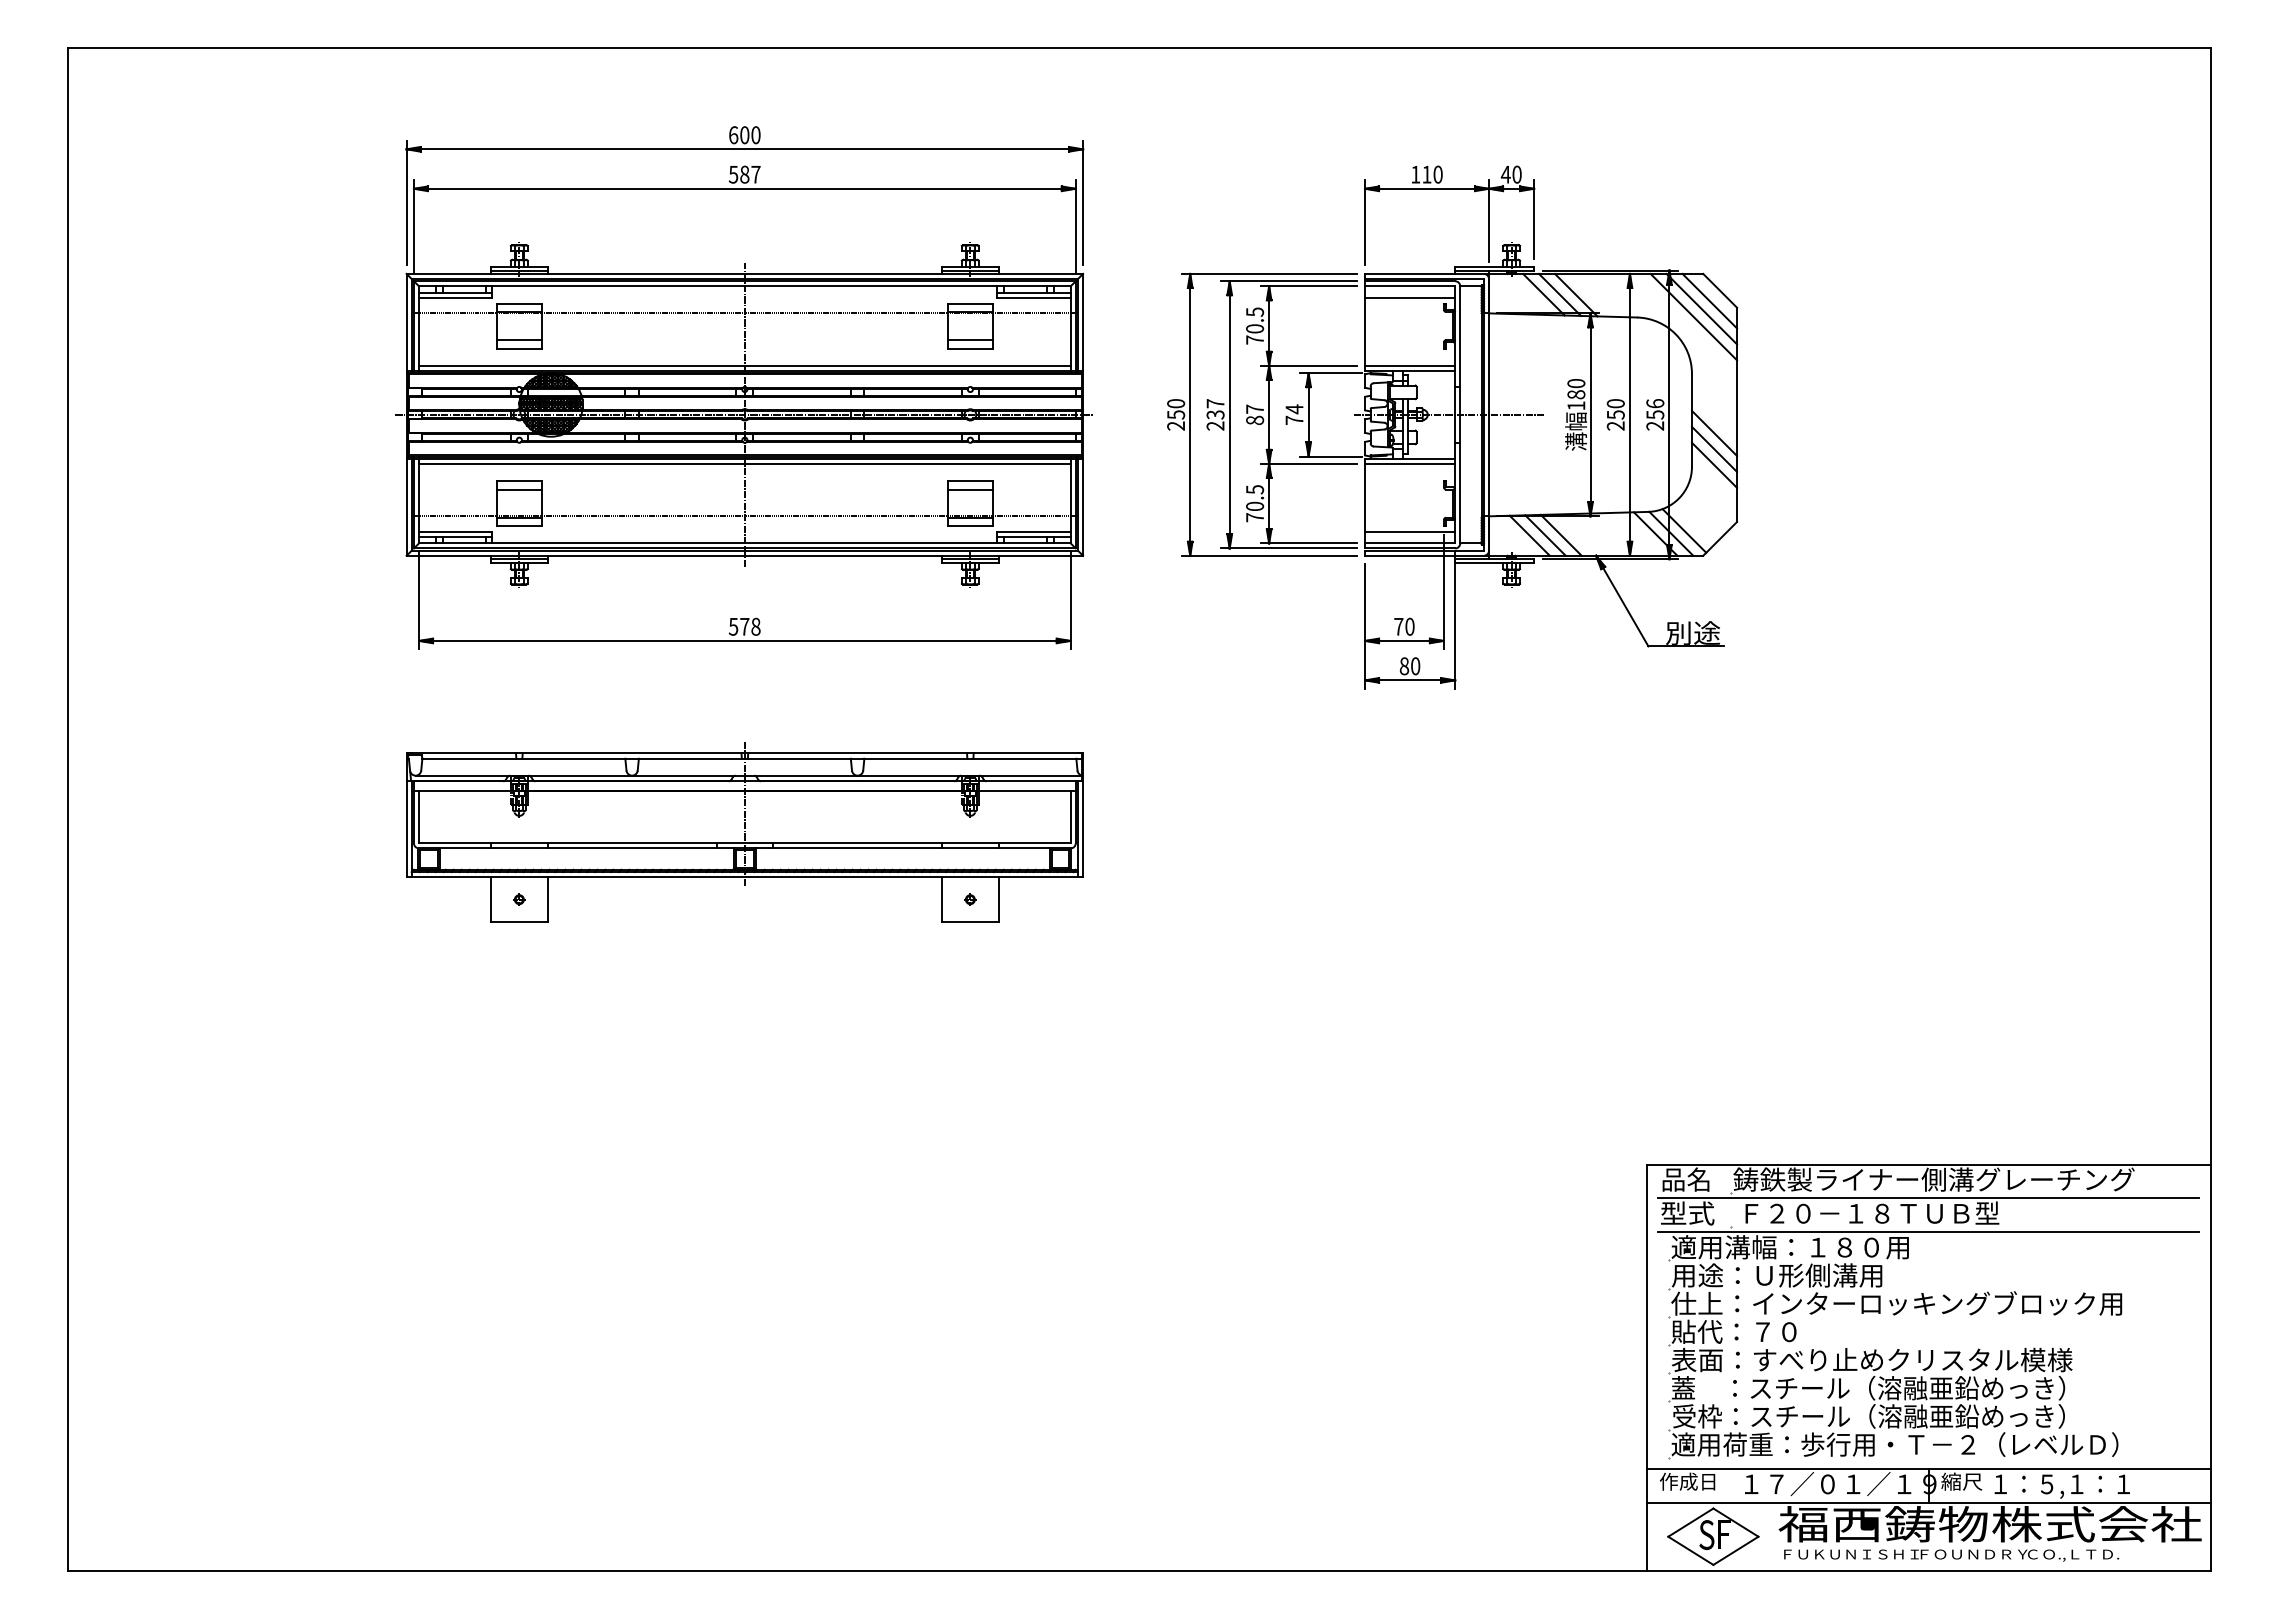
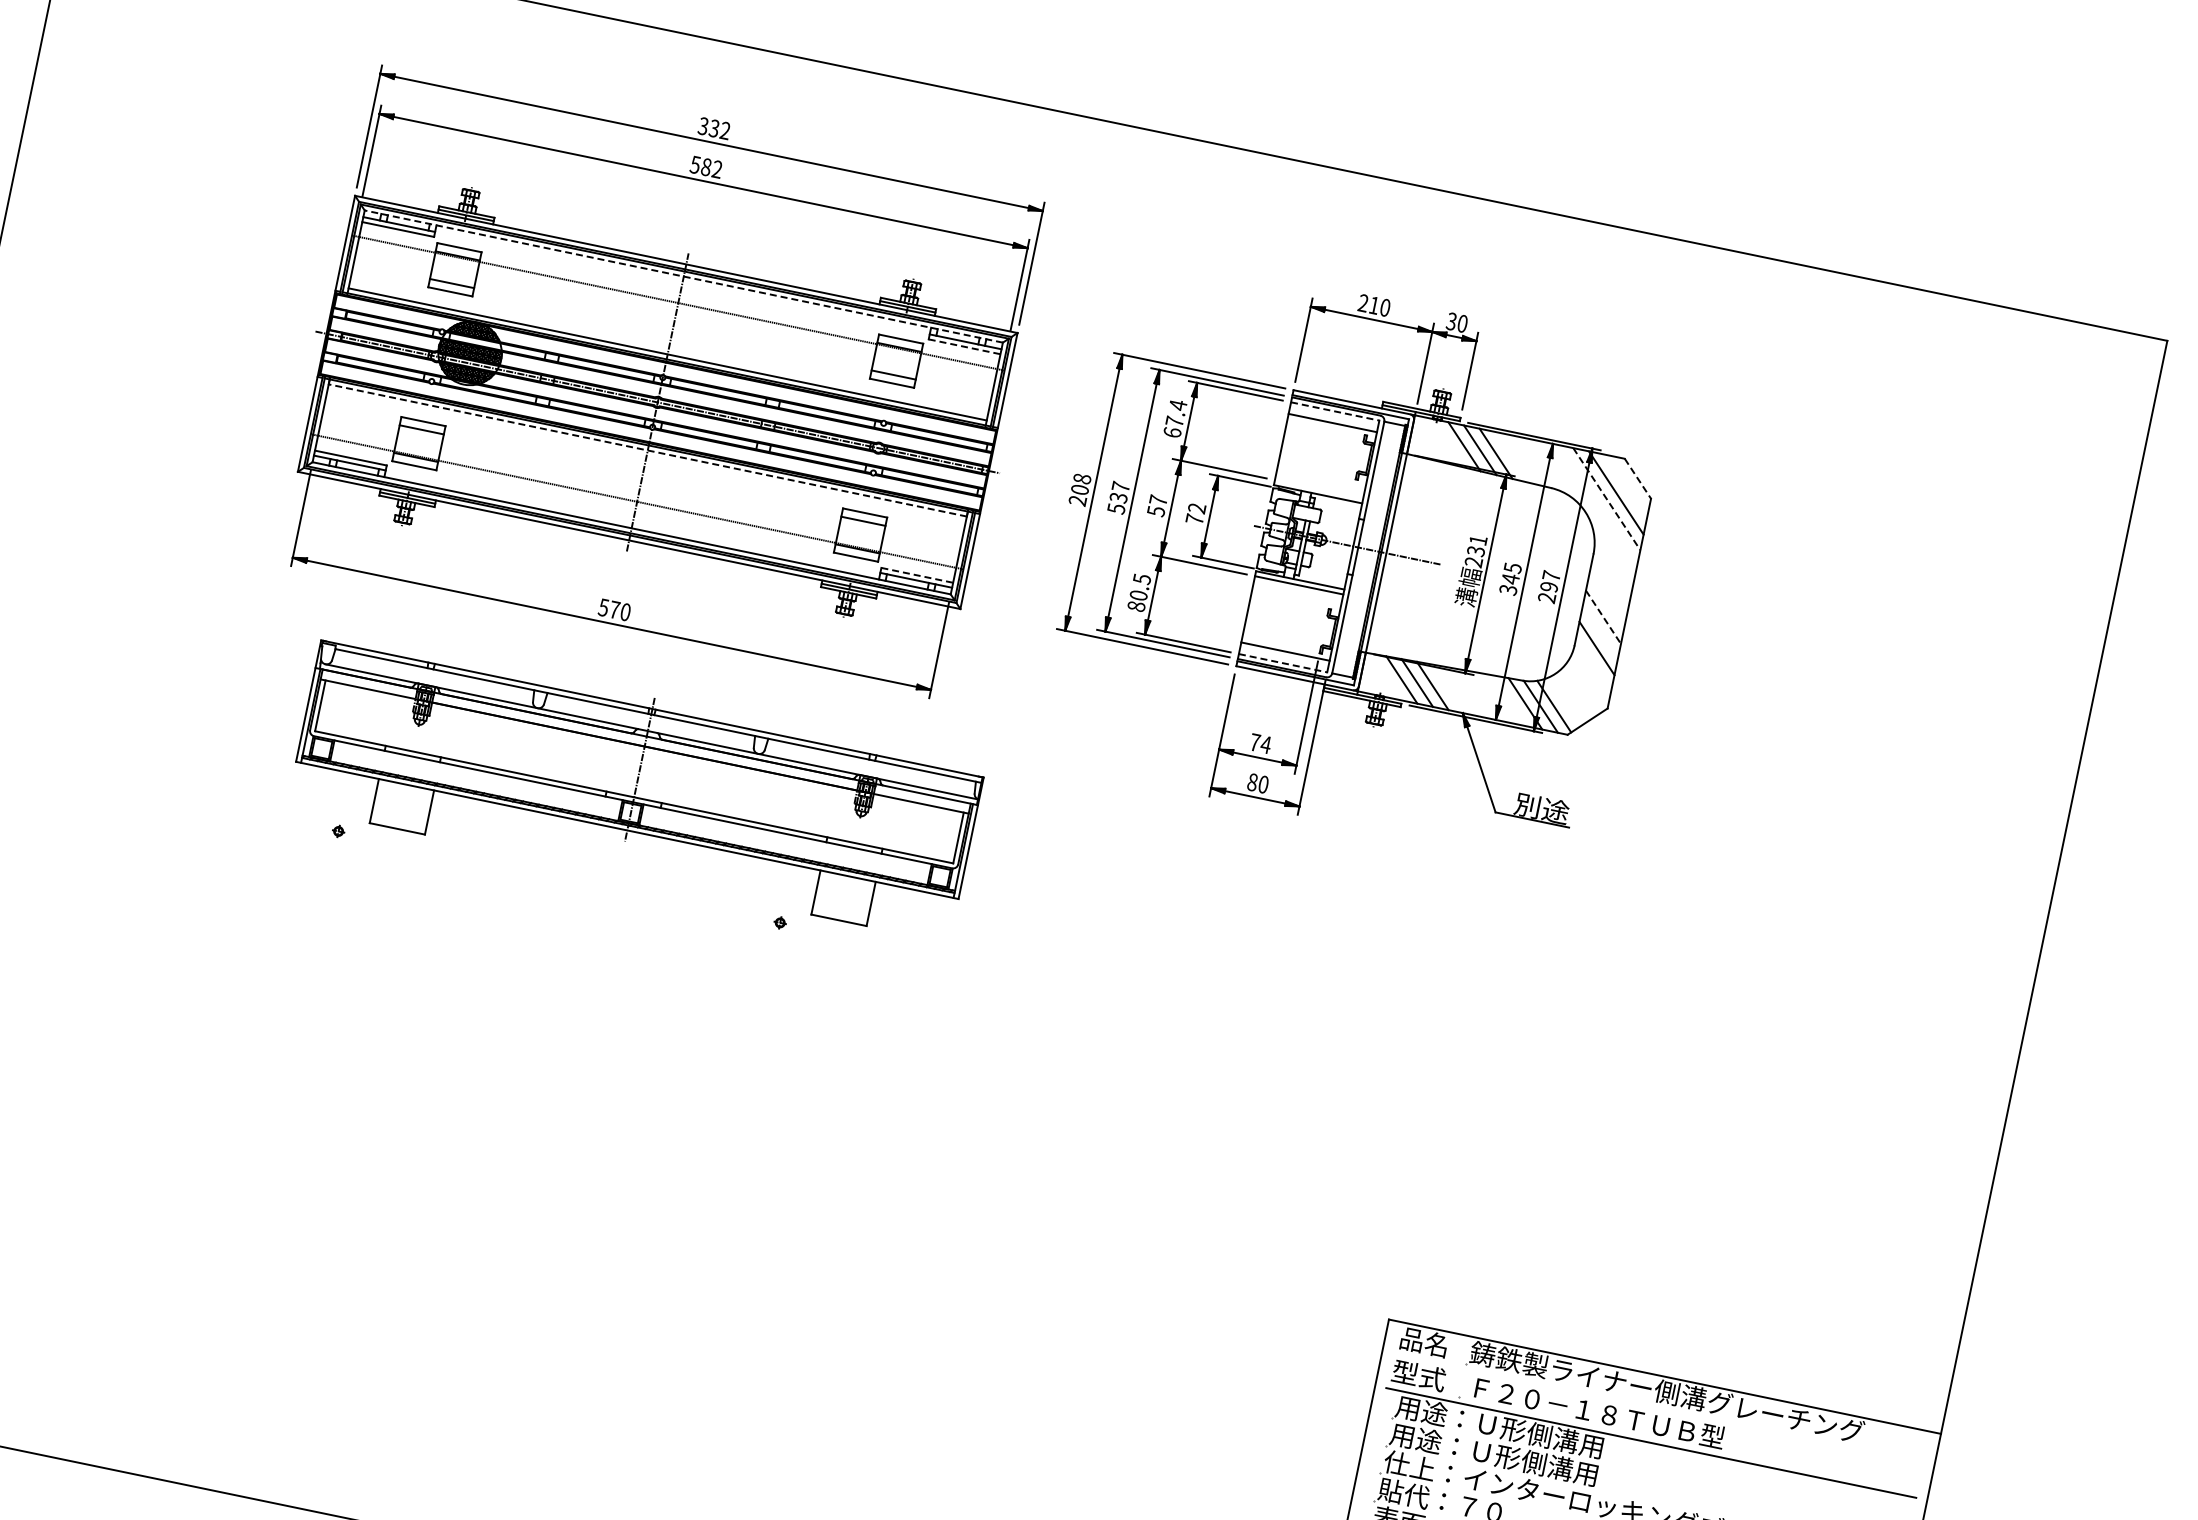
text: (744, 135) -> (714, 128), 600 -> 332
text: (755, 174) -> (716, 169), 587 -> 582
text: (1415, 174) -> (1363, 303), 110 -> 210
text: (1505, 174) -> (1451, 321), 40 -> 30
line: (744, 286) -> (683, 276), solid -> dashed
line: (1410, 286) -> (1335, 411), solid -> dashed
line: (1720, 290) -> (1638, 478), solid -> dashed
line: (1034, 298) -> (964, 347), solid -> dashed
line: (1709, 300) -> (1625, 486), removed
line: (1694, 317) -> (1607, 499), solid -> dashed
text: (1255, 325) -> (1175, 418), 70.5 -> 67.4
line: (1410, 365) -> (1319, 489), removed
text: (1576, 394) -> (1476, 551), 180 -> 231
text: (1175, 409) -> (1080, 484), 250 -> 208
text: (1294, 409) -> (1197, 508), 74 -> 72
text: (1655, 409) -> (1550, 581), 256 -> 297
text: (1615, 414) -> (1510, 578), 250 -> 345
text: (1254, 420) -> (1155, 511), 87 -> 57
text: (1215, 425) -> (1116, 508), 237 -> 537
line: (1714, 433) -> (1603, 617), solid -> dashed
line: (1714, 448) -> (1600, 632), removed
line: (744, 463) -> (647, 449), solid -> dashed
text: (1255, 517) -> (1136, 606), 70.5 -> 80.5
line: (1034, 531) -> (917, 575), solid -> dashed
line: (1410, 543) -> (1283, 663), solid -> dashed
text: (755, 626) -> (625, 611), 578 -> 570
text: (1409, 626) -> (1265, 744), 70 -> 74
part: (744, 832) -> (636, 786), moved
line: (1928, 1198) -> (1657, 1409), removed
text: (1789, 1247) -> (1511, 1429), 適用溝幅：１８０用 -> 用途：Ｕ形側溝用

